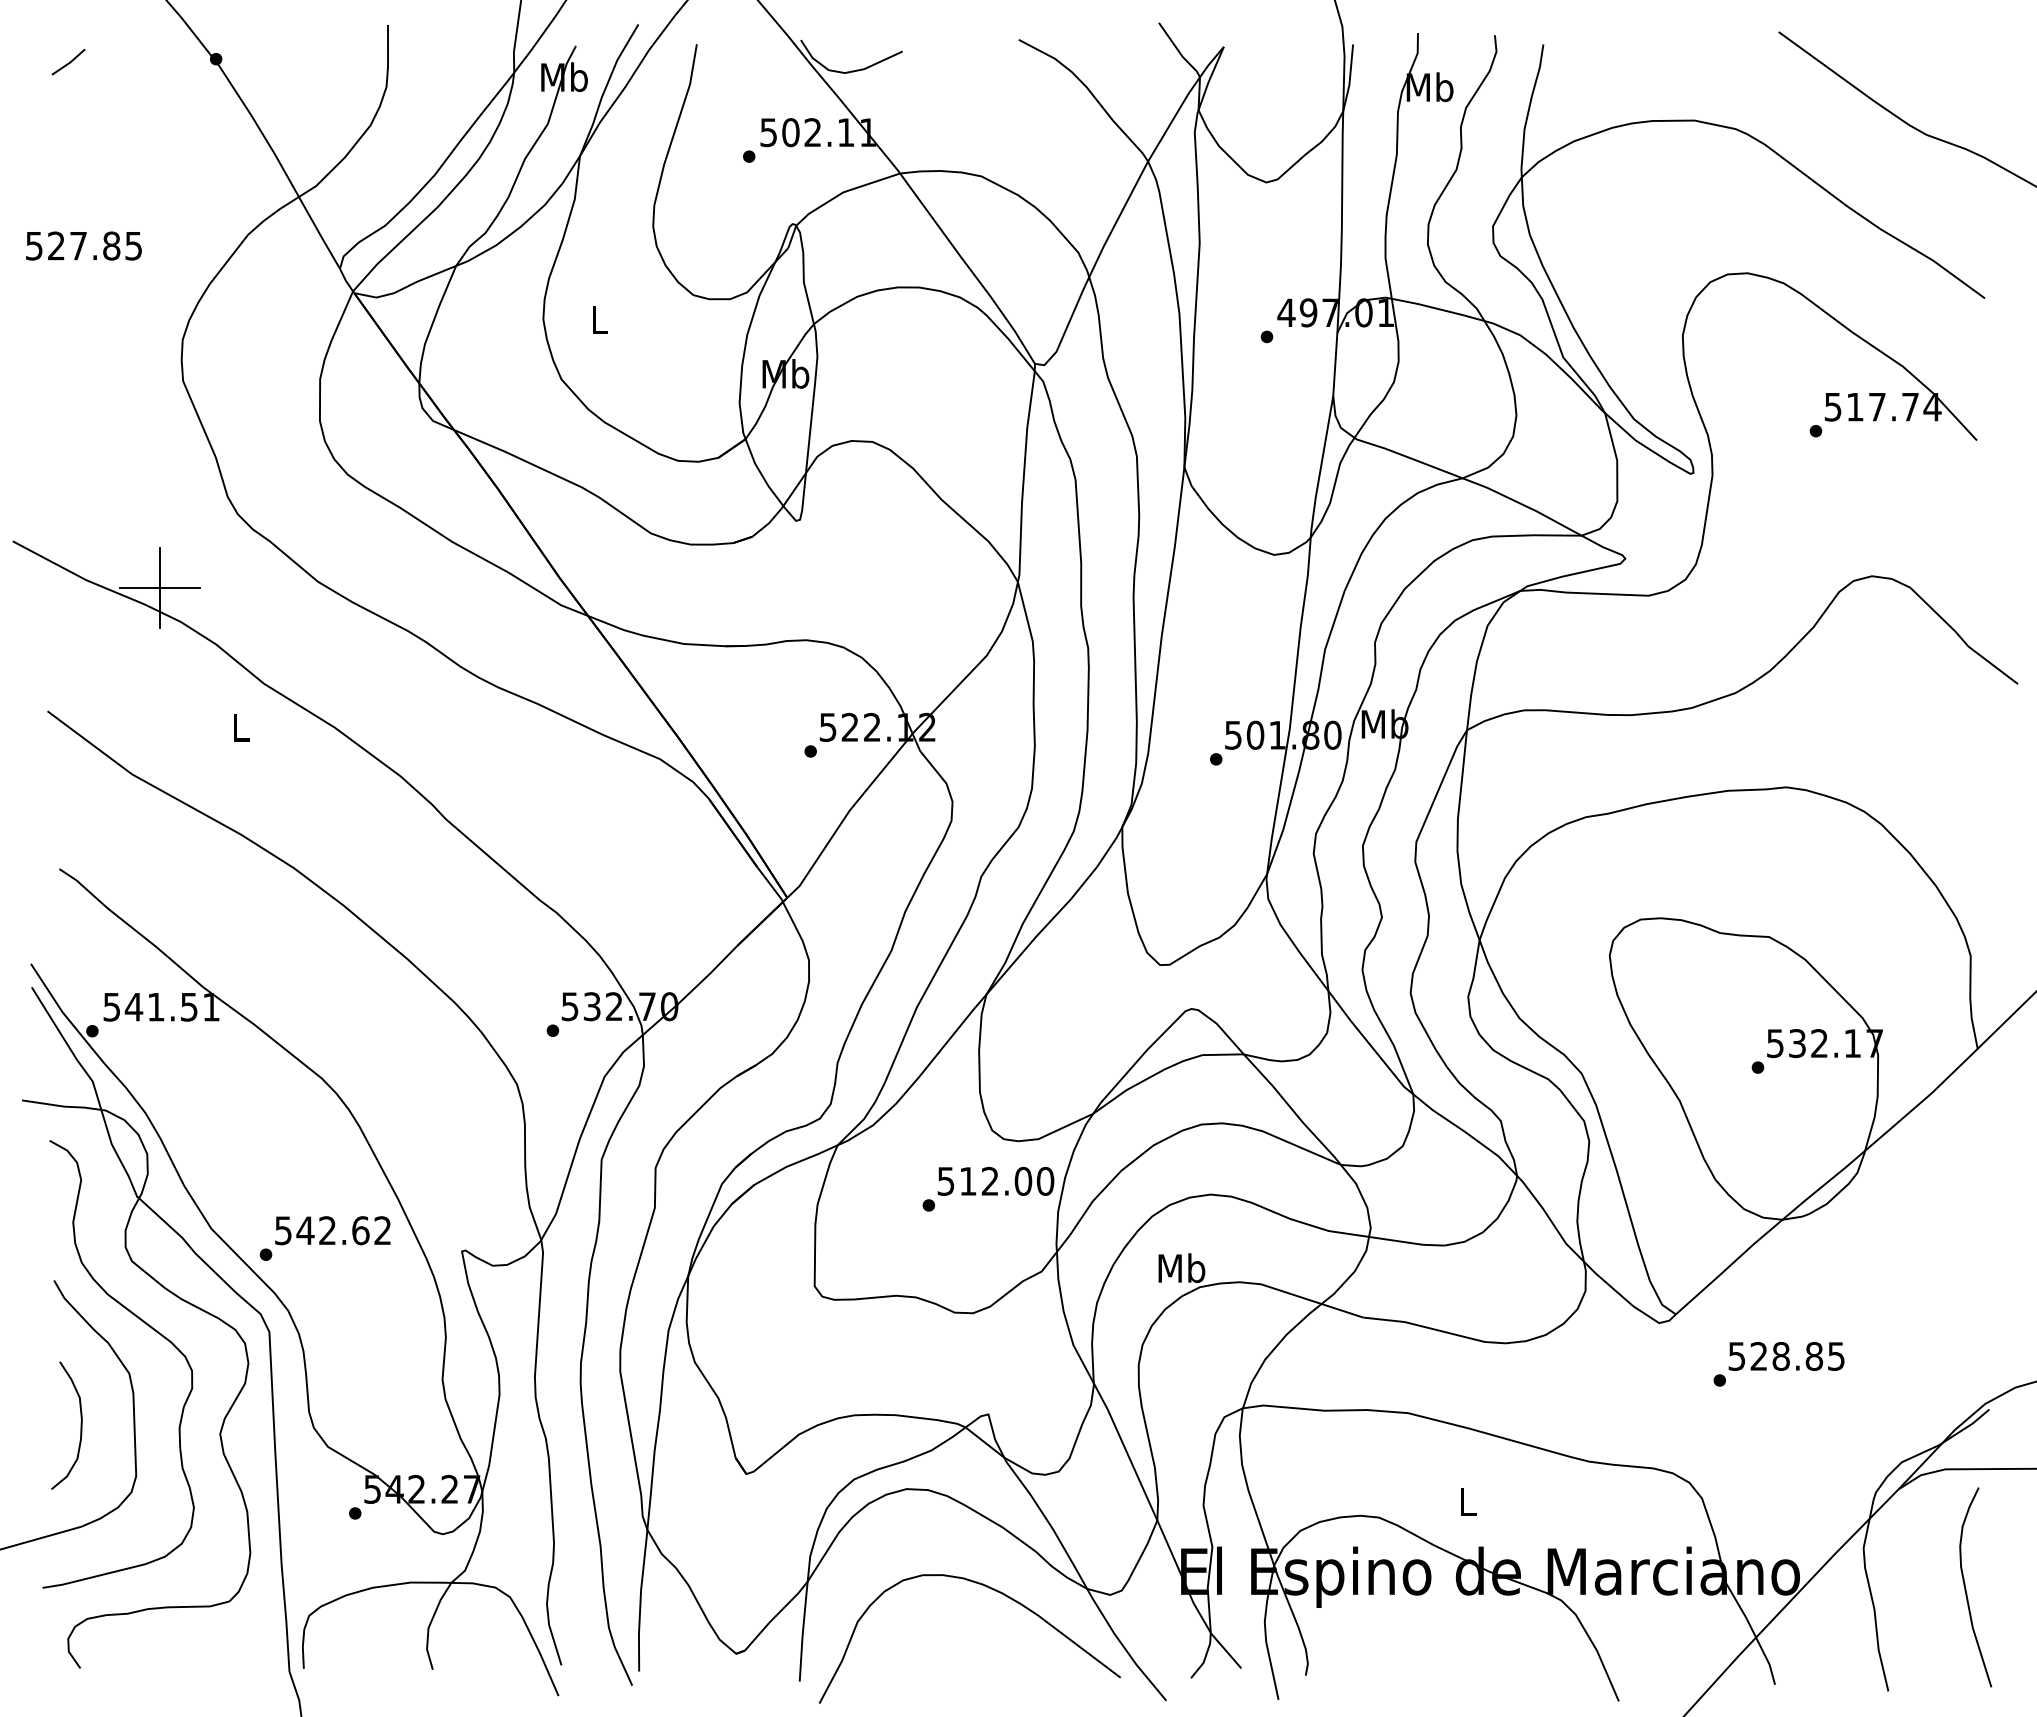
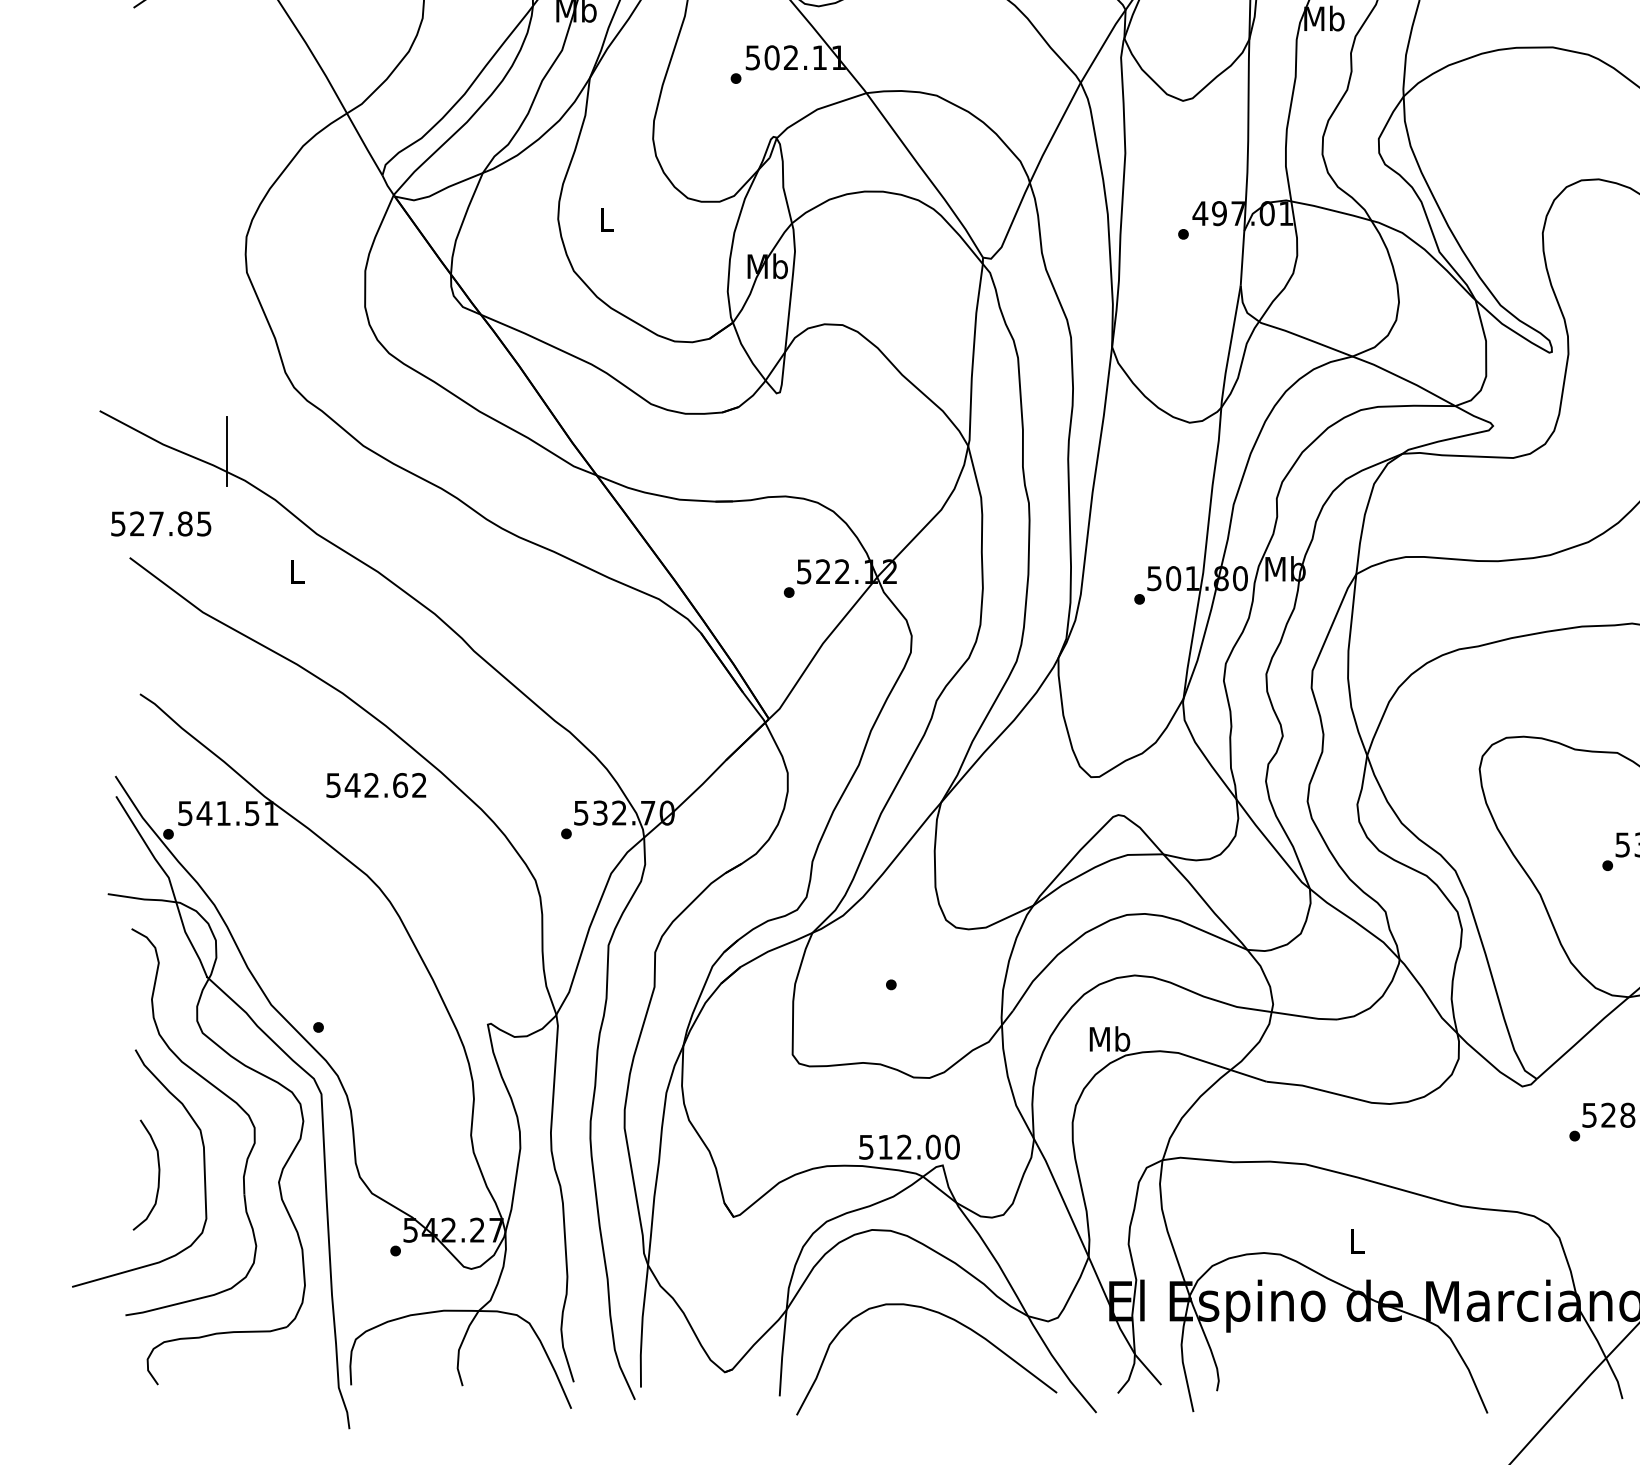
text: (83, 245) -> (160, 523), moved
line: (159, 588) -> (226, 451), removed
text: (995, 1180) -> (909, 1146), moved
text: (332, 1230) -> (375, 785), moved

